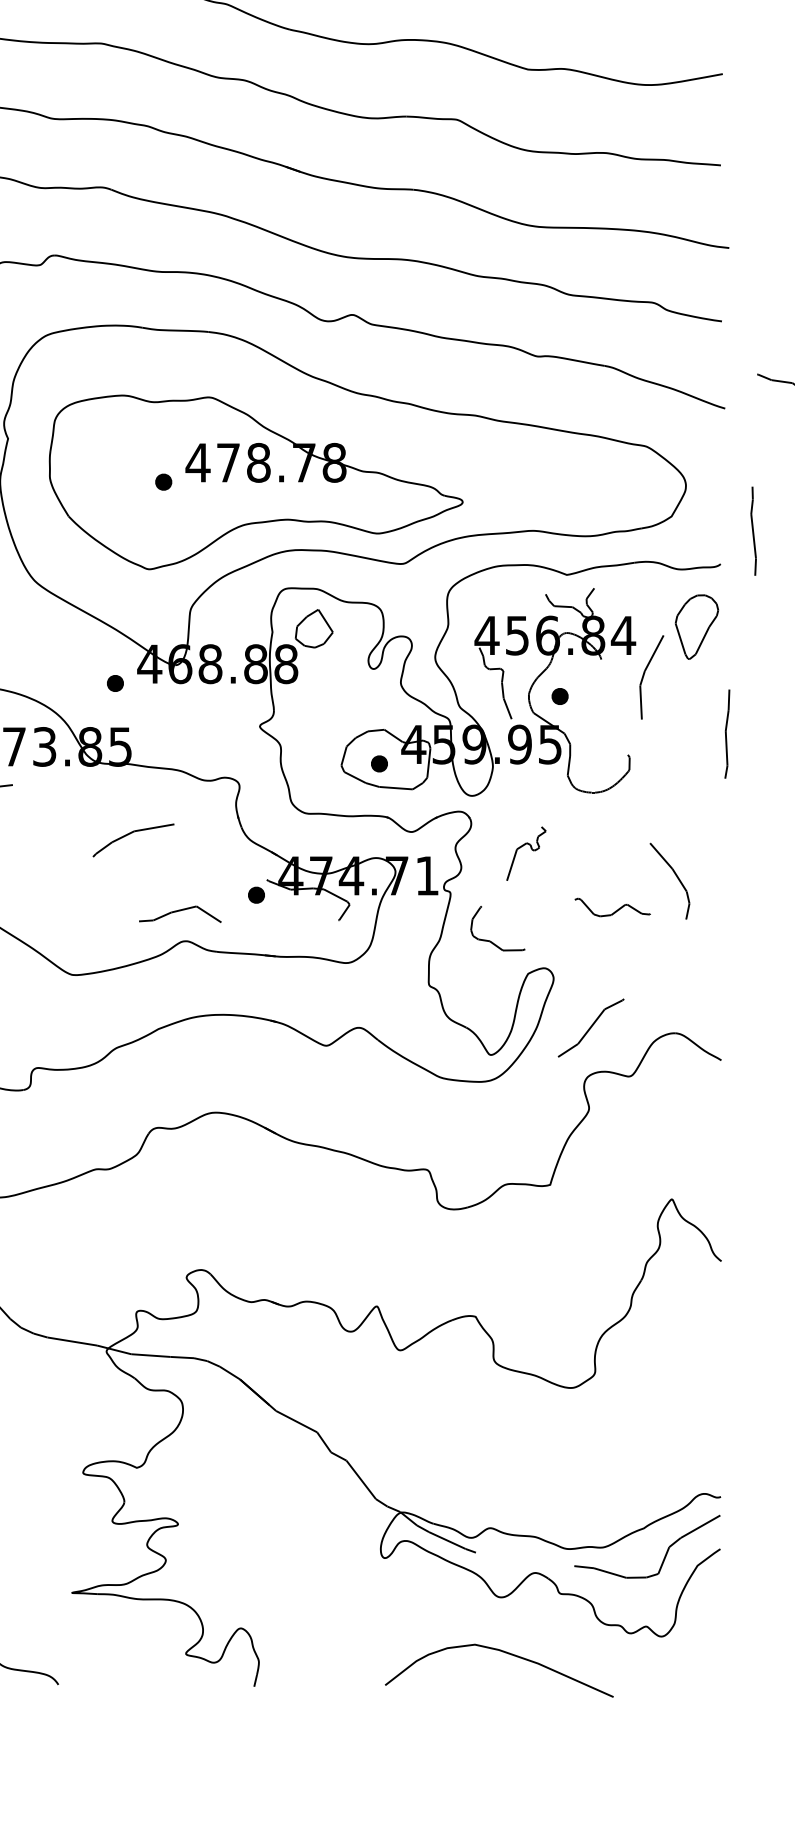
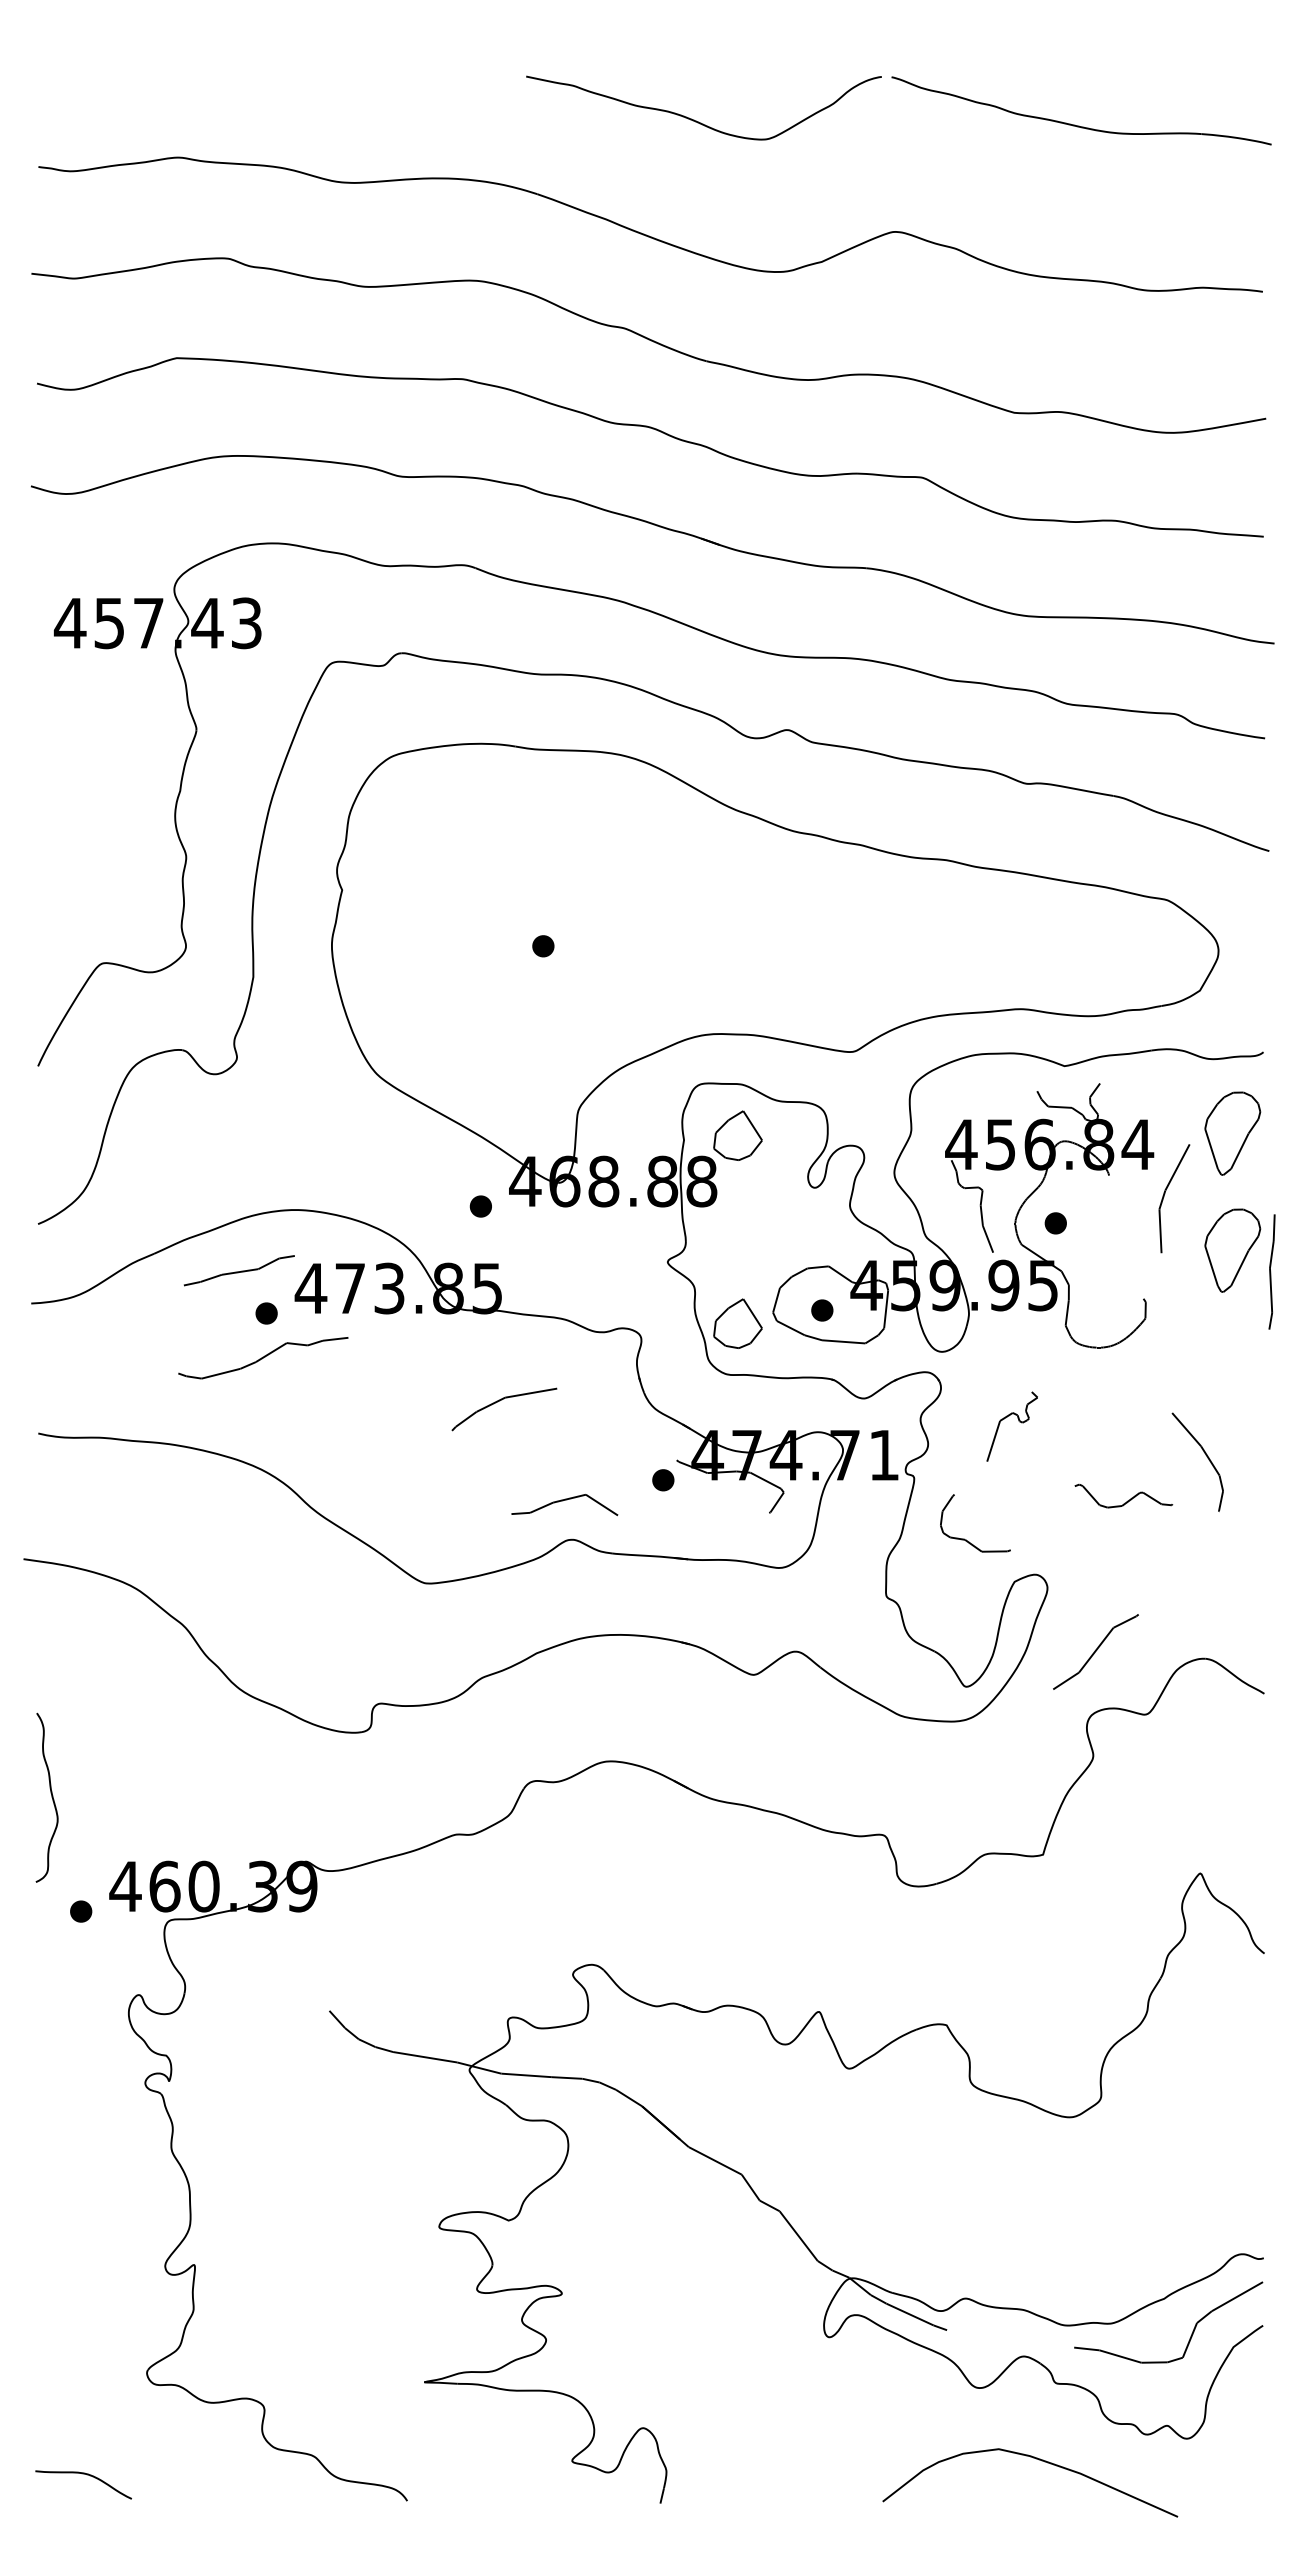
part: (255, 482) -> (662, 946), removed
part: (696, 717) -> (1232, 1250), added
part: (313, 773) -> (737, 1323), added
curve: (508, 1654) -> (1041, 2461), moved

